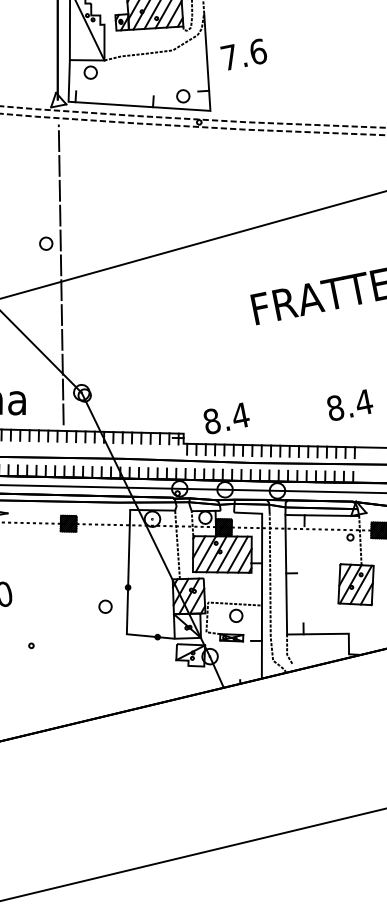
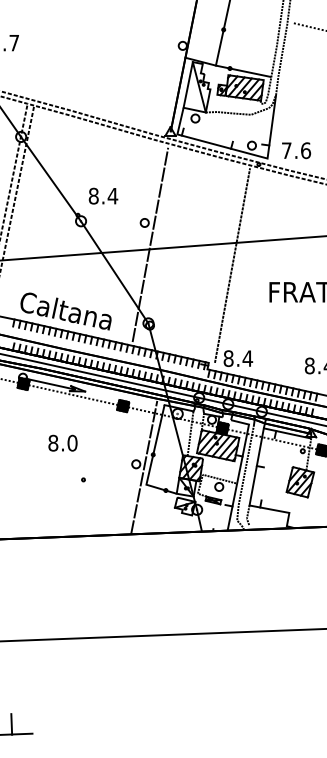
text: (244, 54) -> (296, 150), moved
line: (189, 281) -> (232, 265), added
line: (118, 609) -> (144, 467), added

